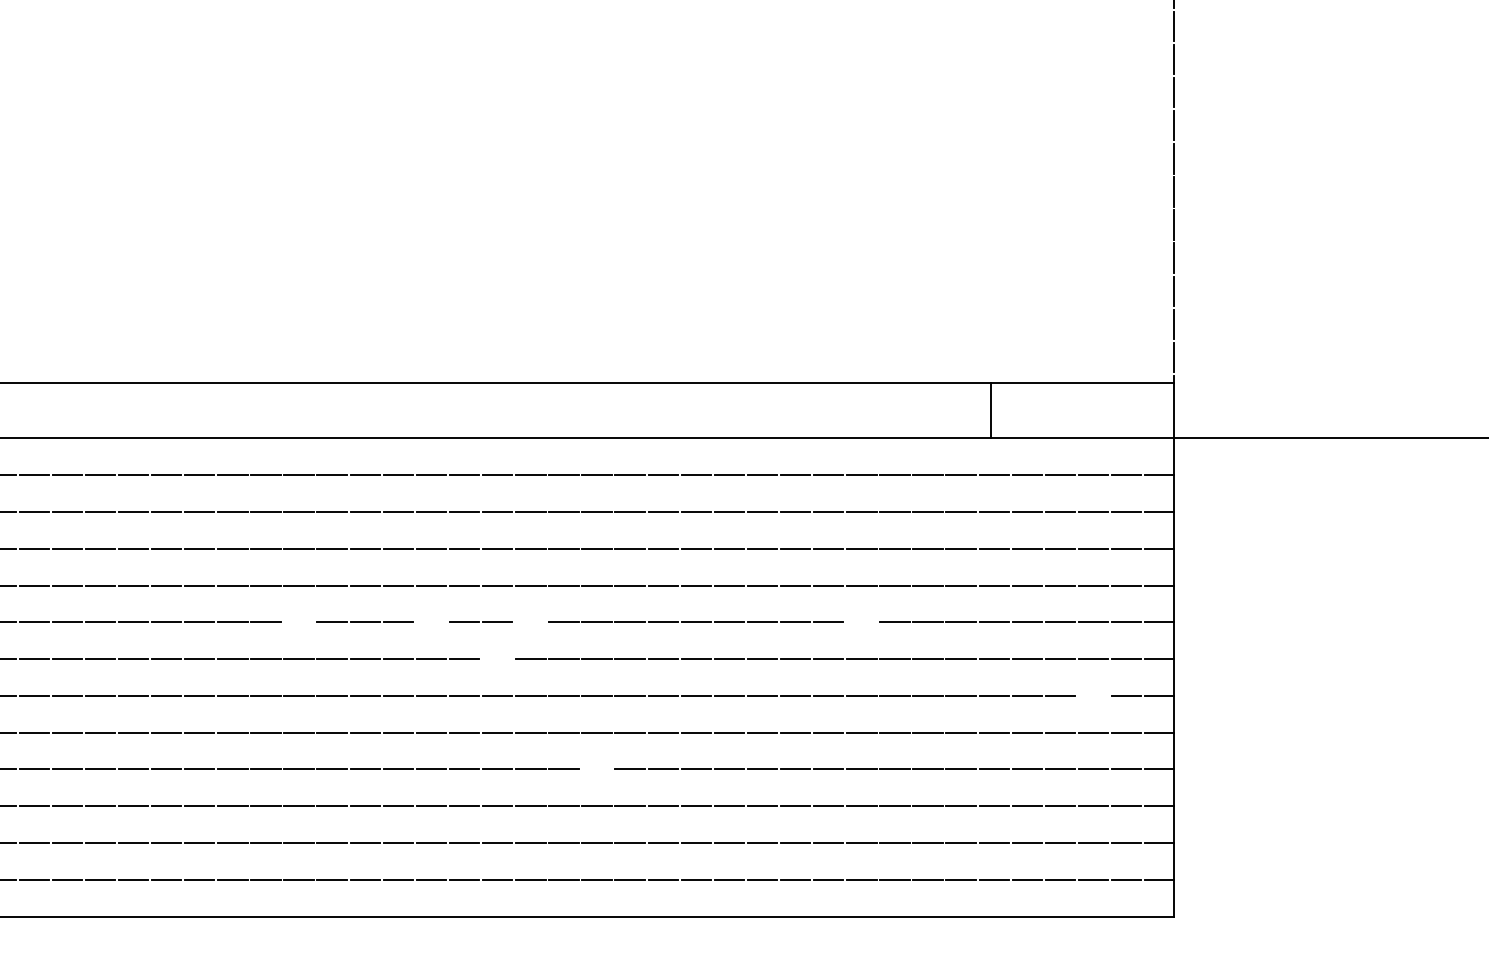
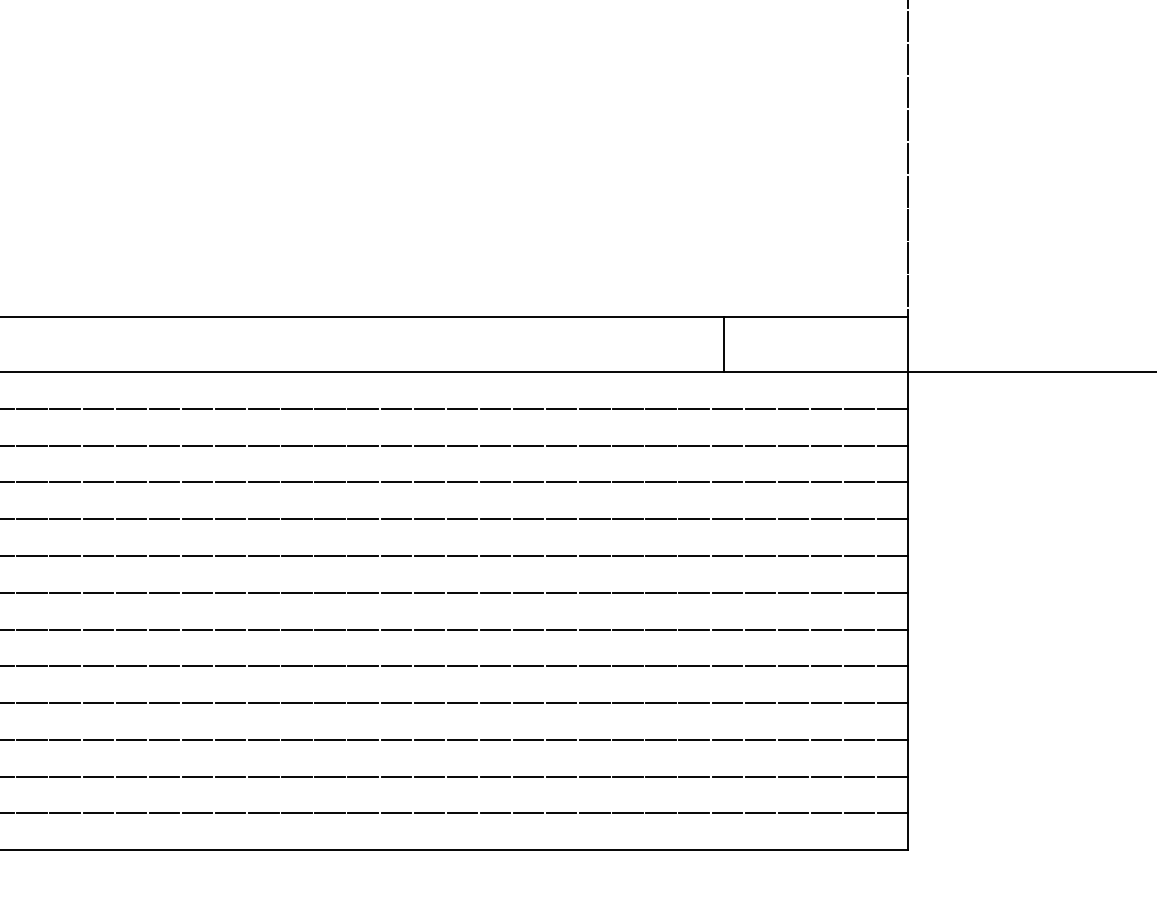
line: (298, 622) -> (31, 556), added
line: (431, 622) -> (164, 556), added
line: (530, 622) -> (263, 556), added
line: (861, 622) -> (594, 556), added
line: (497, 659) -> (230, 593), added
line: (1093, 695) -> (826, 629), added
line: (596, 769) -> (329, 703), added

